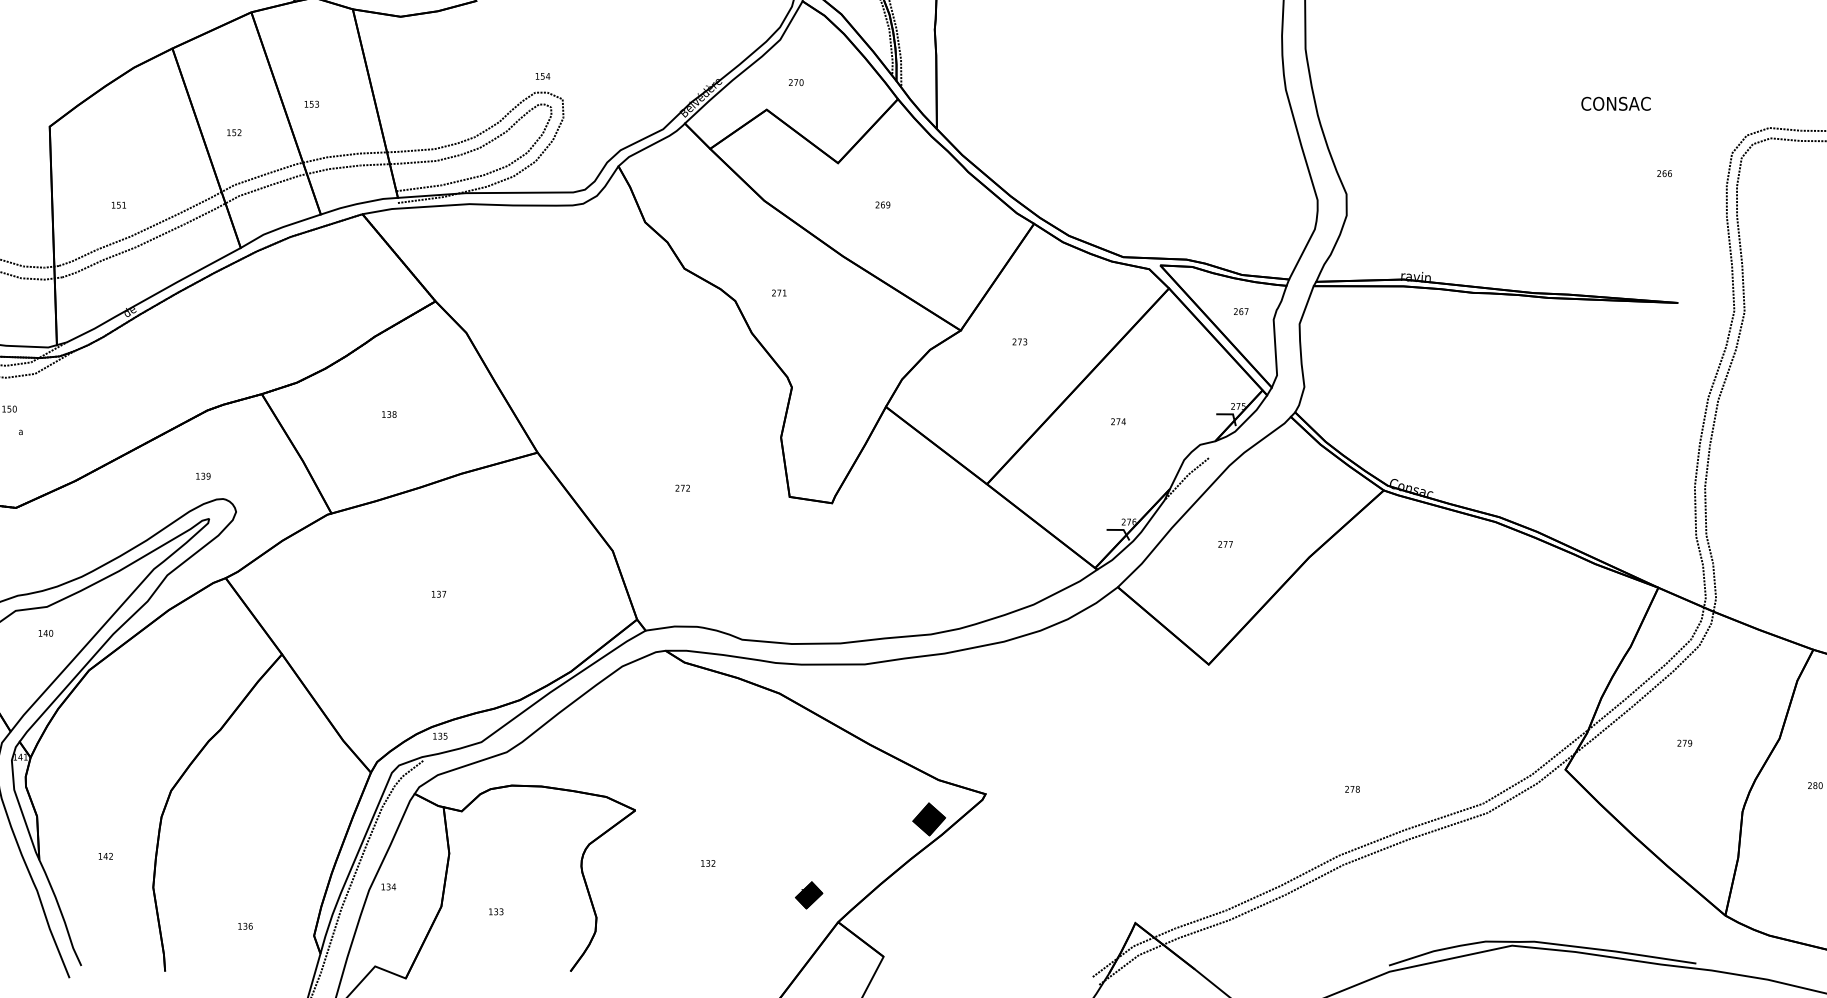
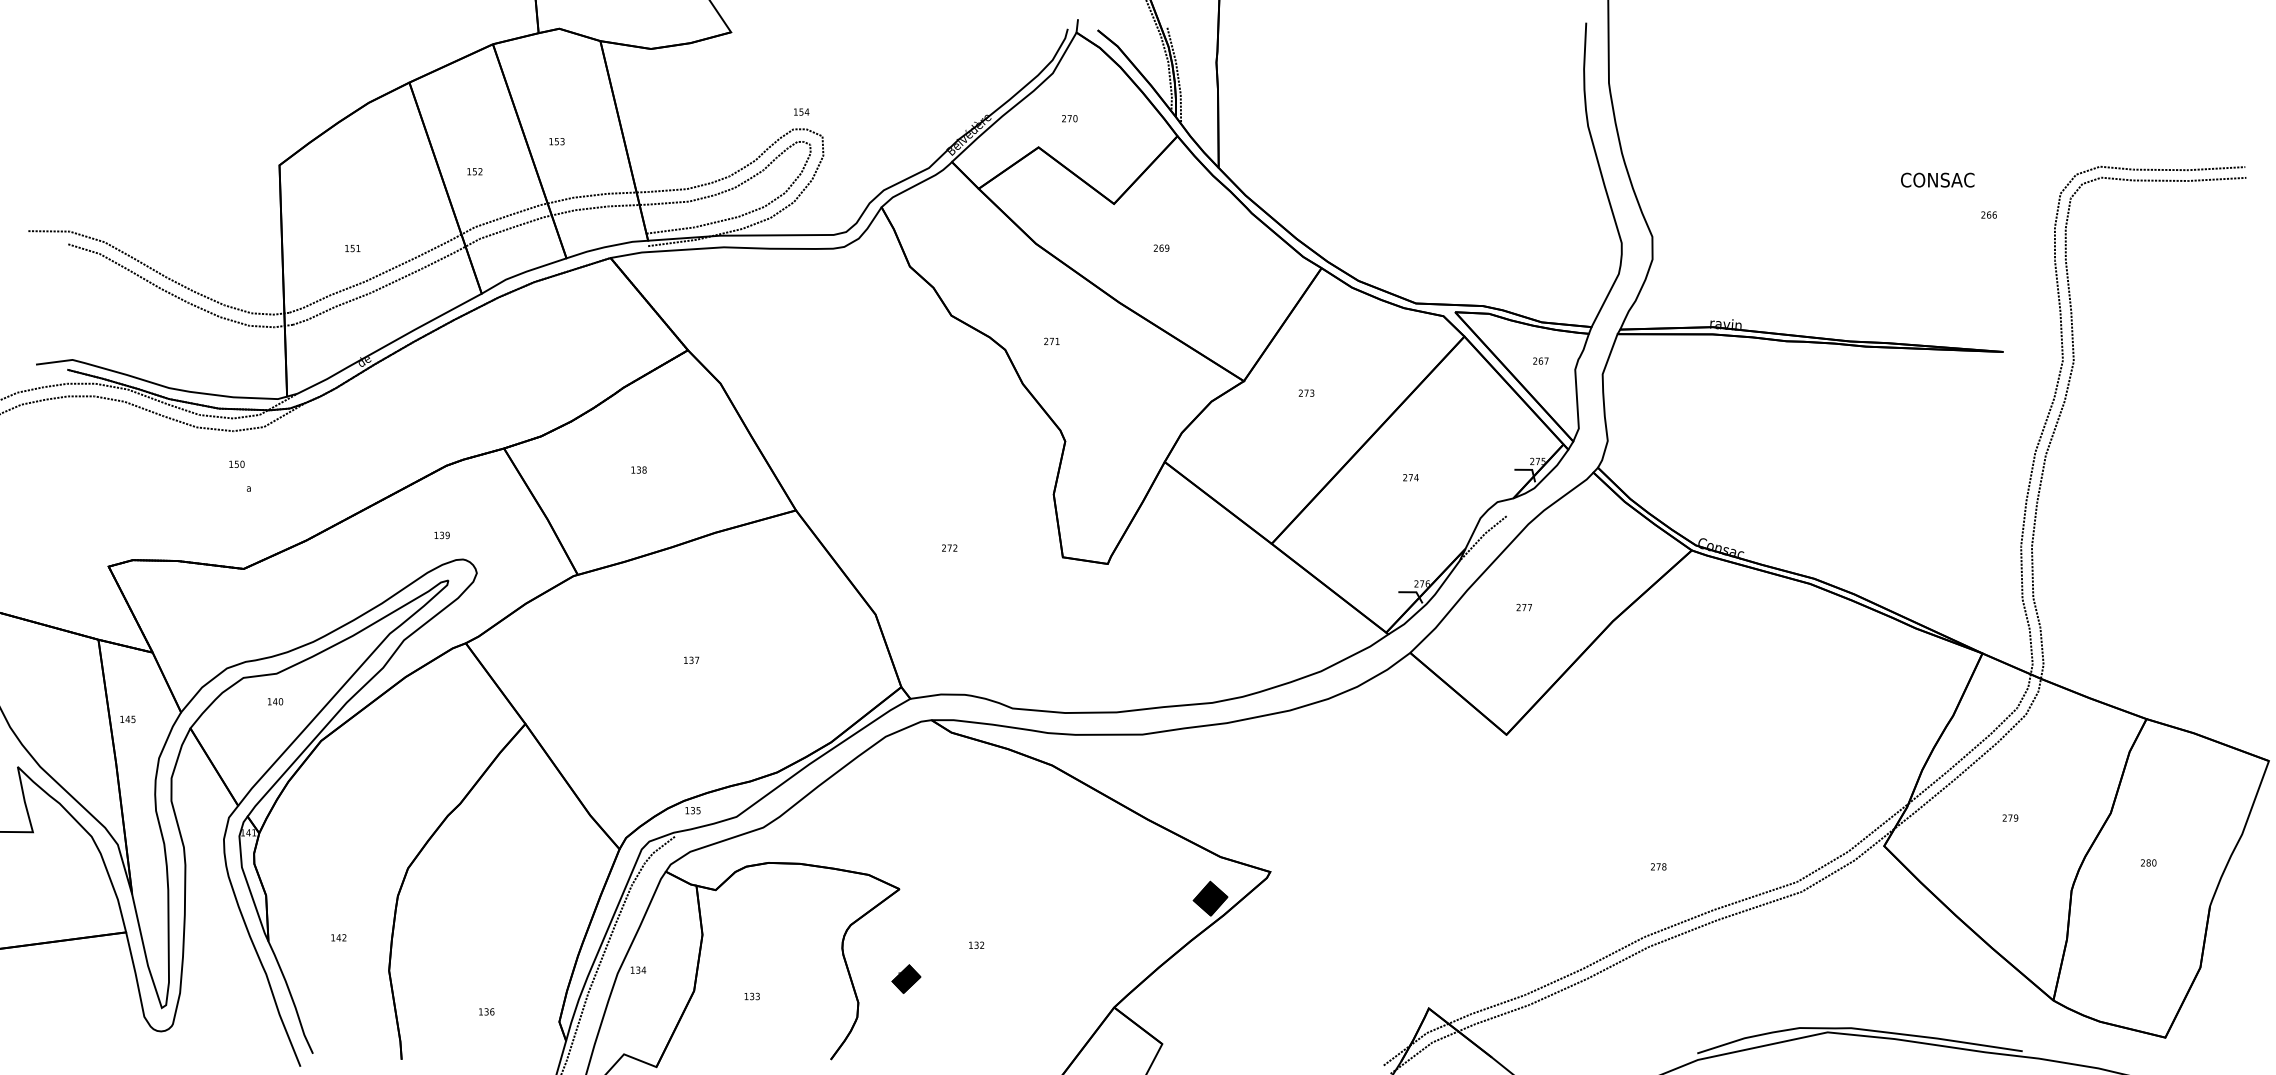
text: (1615, 103) -> (1937, 179), moved
part: (809, 894) -> (906, 978), moved

